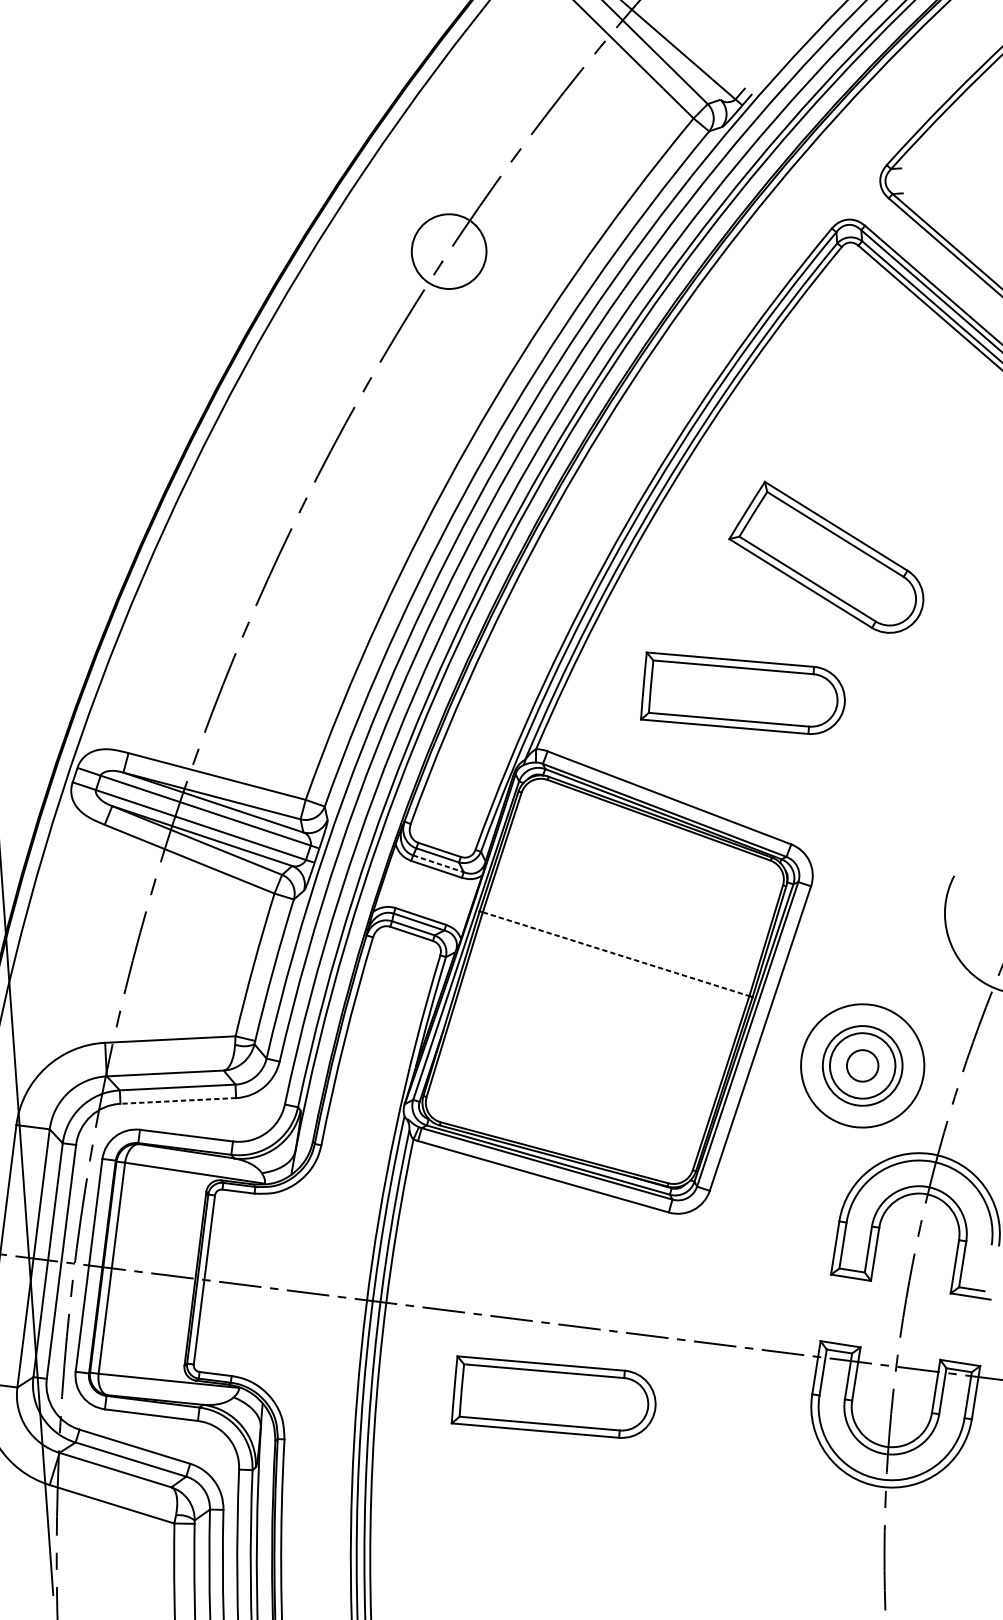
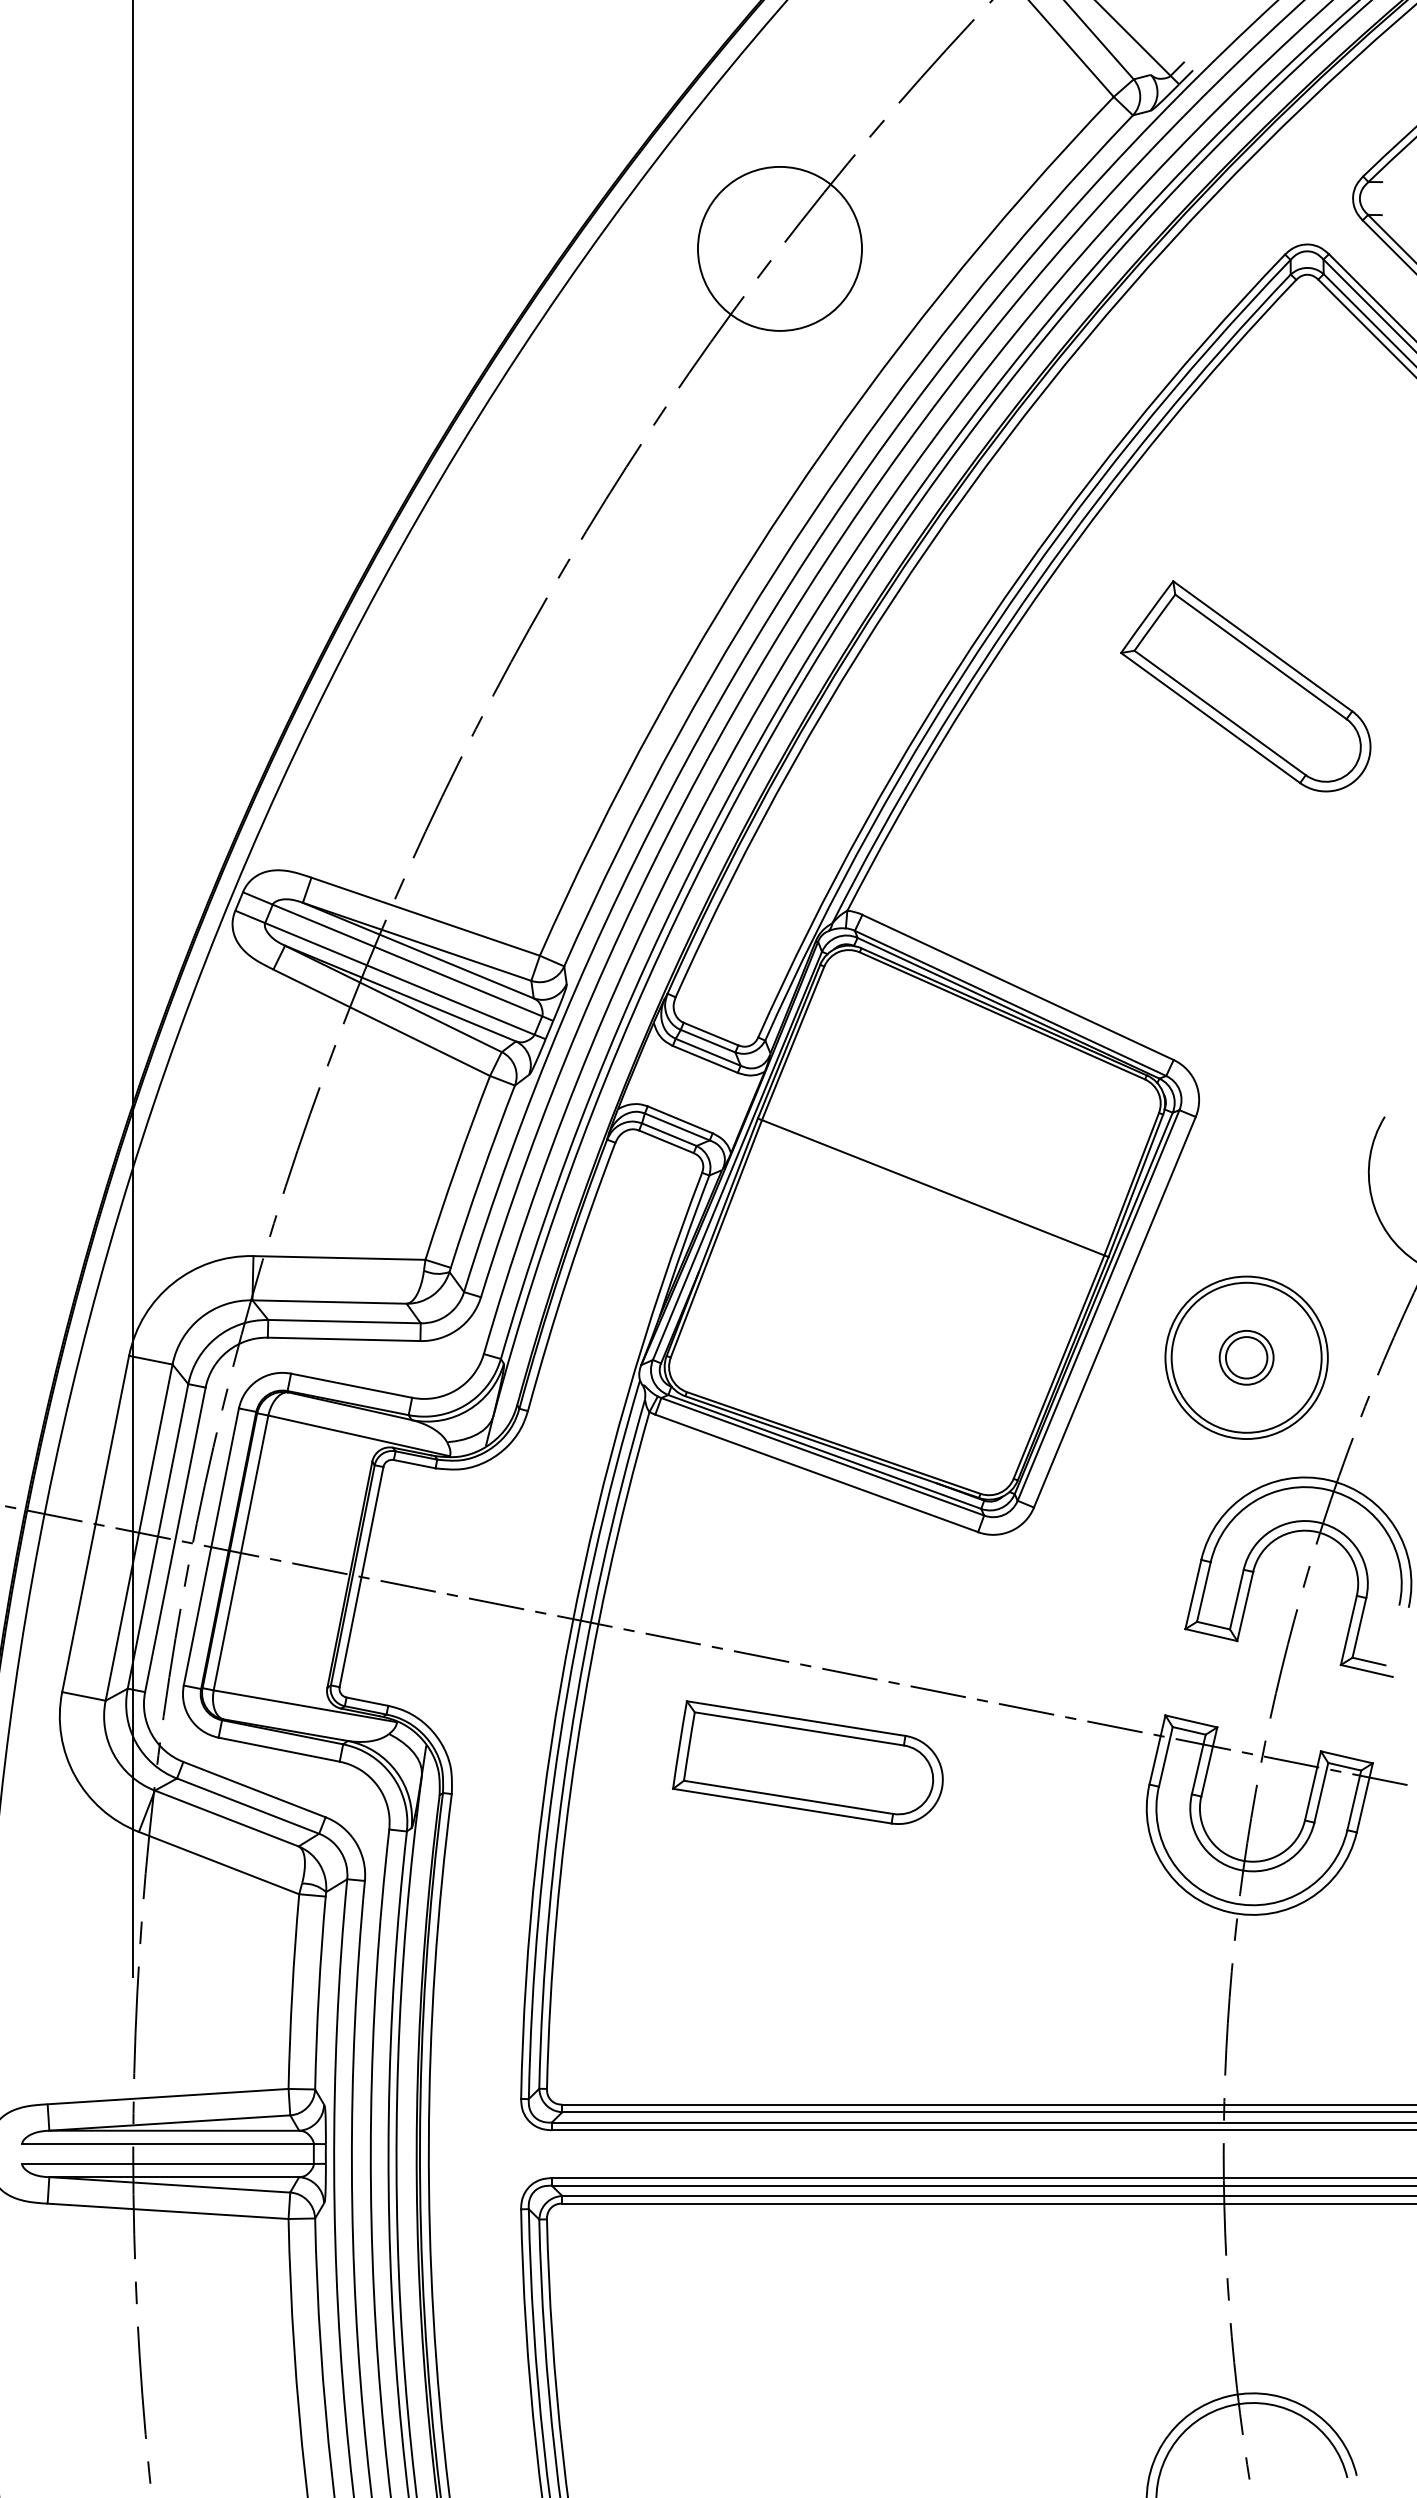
circle: (448, 251) -> (779, 248), size x1.67
part: (741, 692) -> (1122, 855), removed
line: (438, 863) -> (708, 1052), dashed -> solid
line: (616, 953) -> (933, 1187), dashed -> solid
circle: (862, 1065) -> (1246, 1357), size x0.62
circle: (862, 1065) -> (1246, 1357), size x1.43
line: (177, 1101) -> (343, 1339), dashed -> solid

